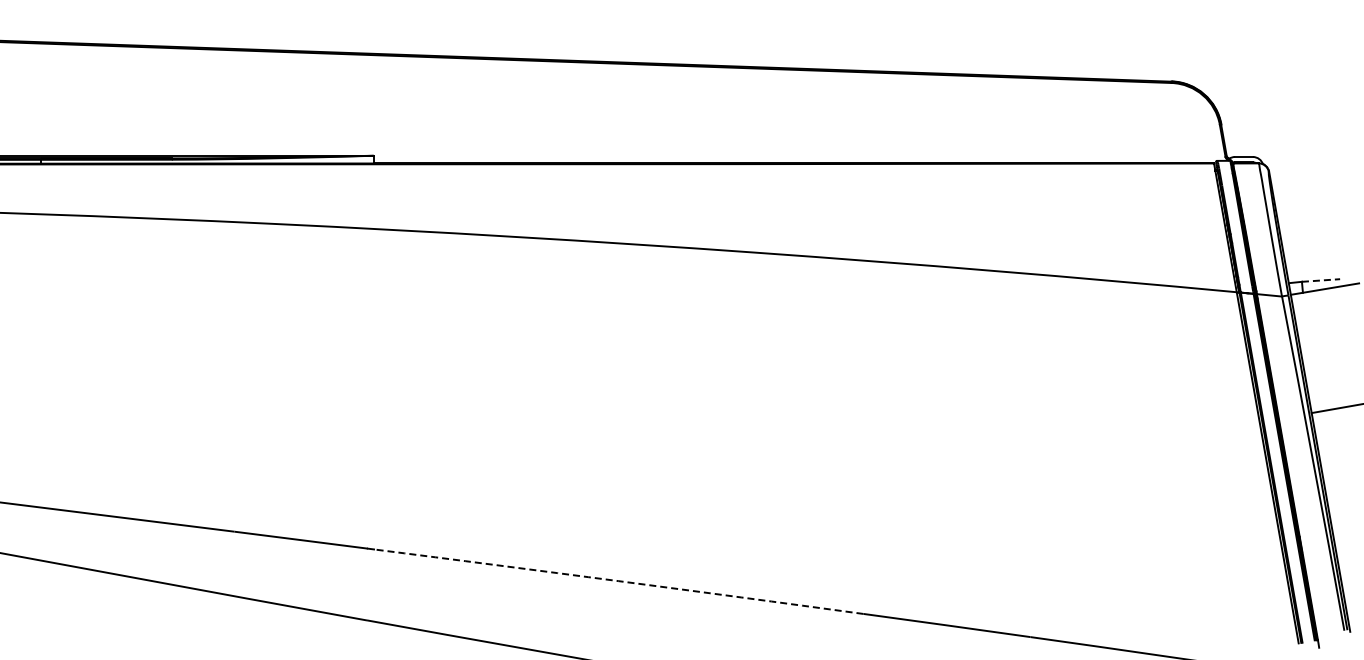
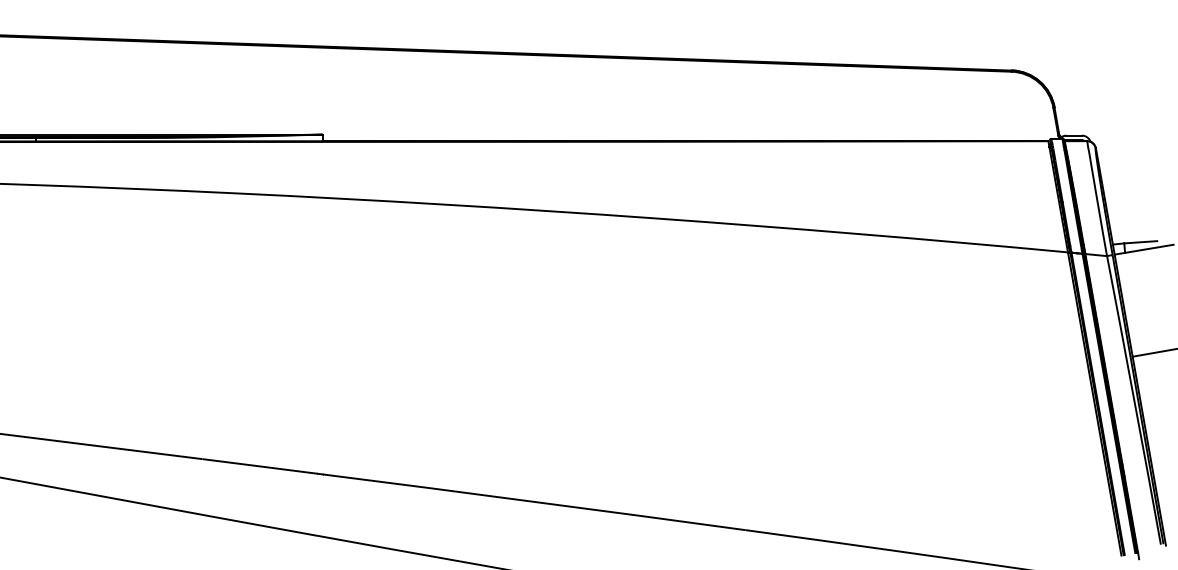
line: (1321, 280) -> (1141, 242), dashed -> solid
arc: (618, 581) -> (534, 502), dashed -> solid

